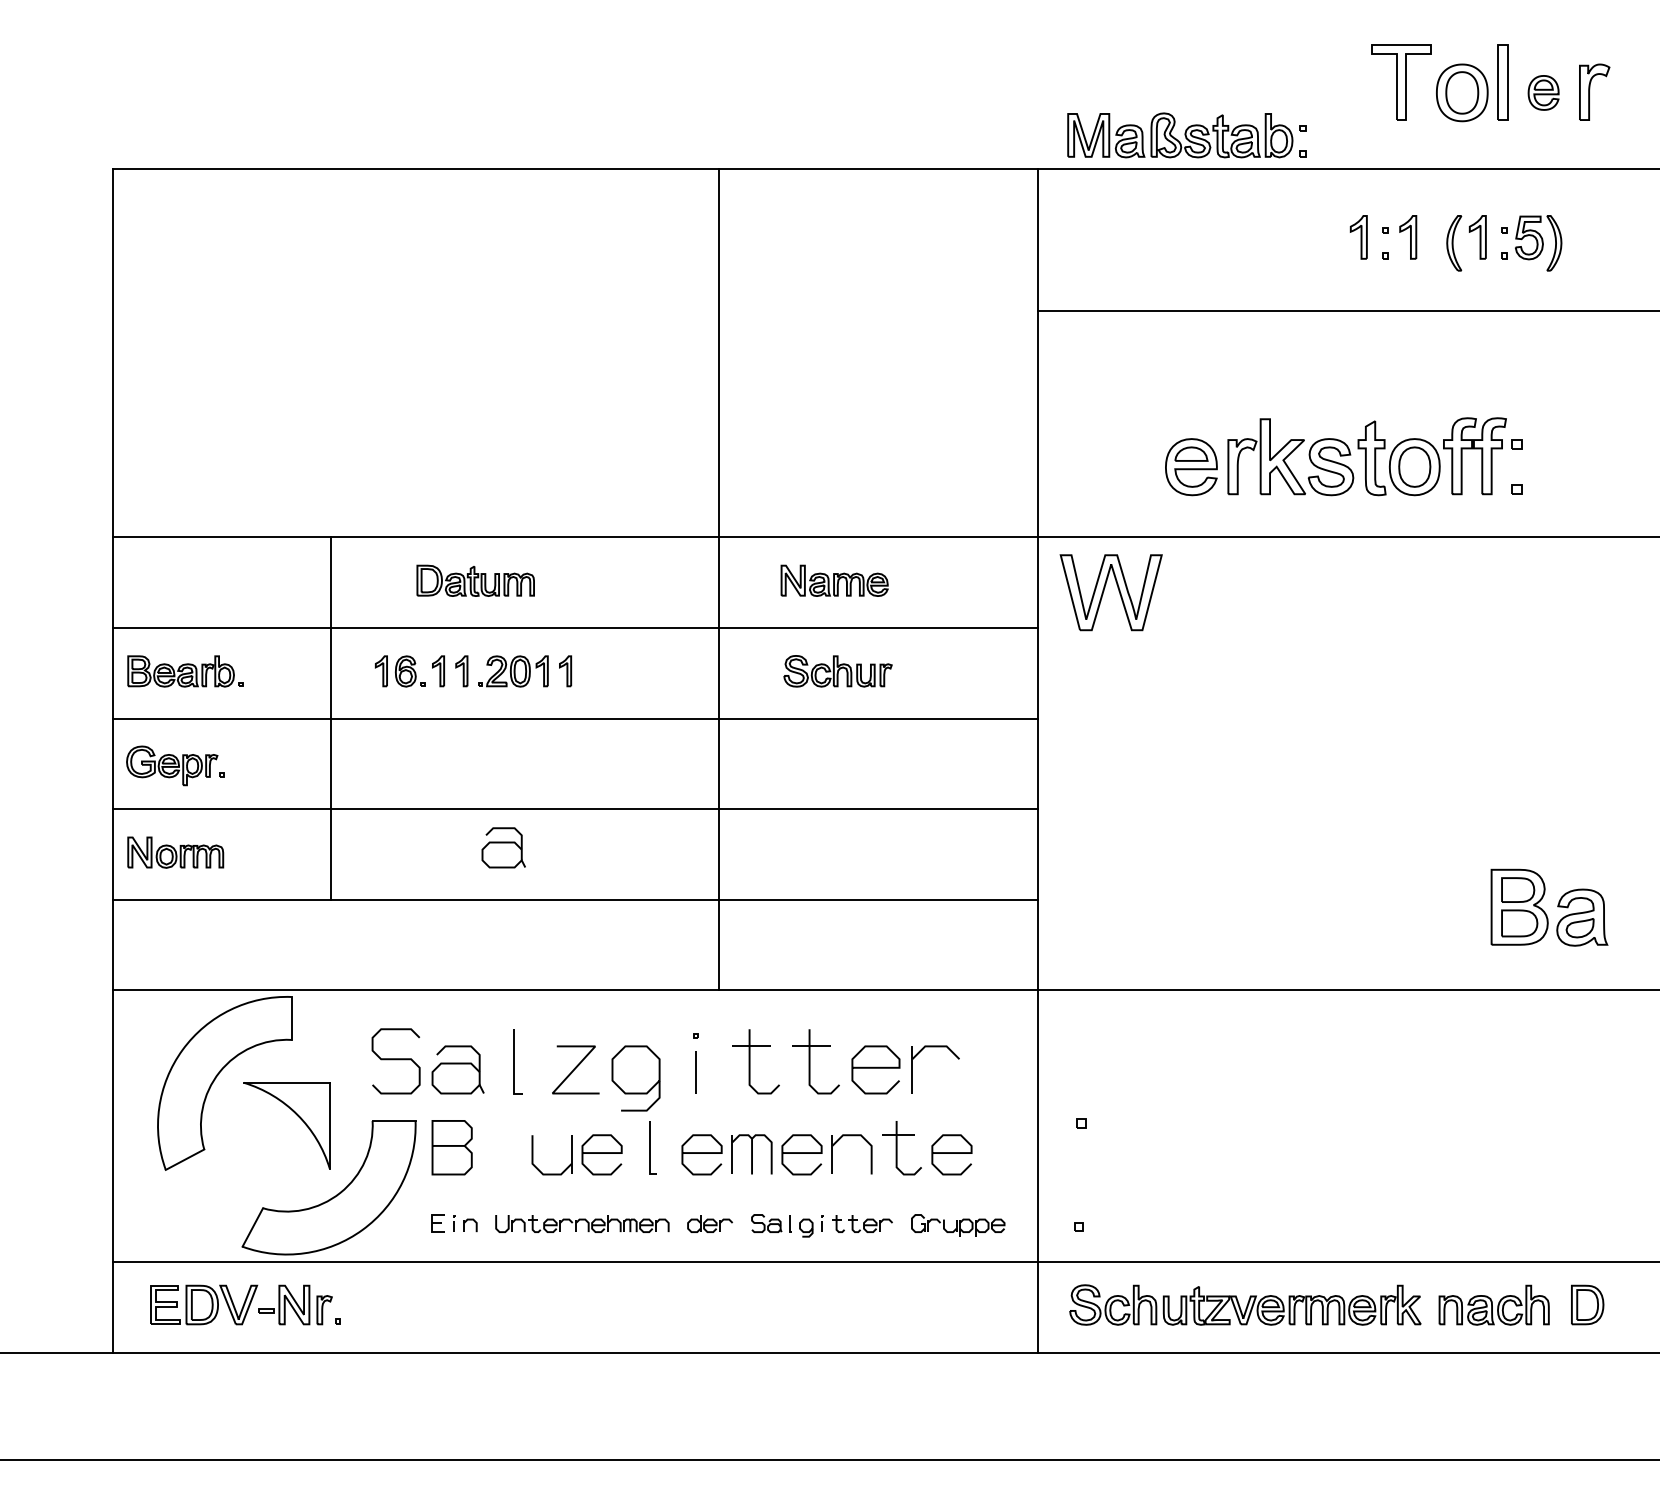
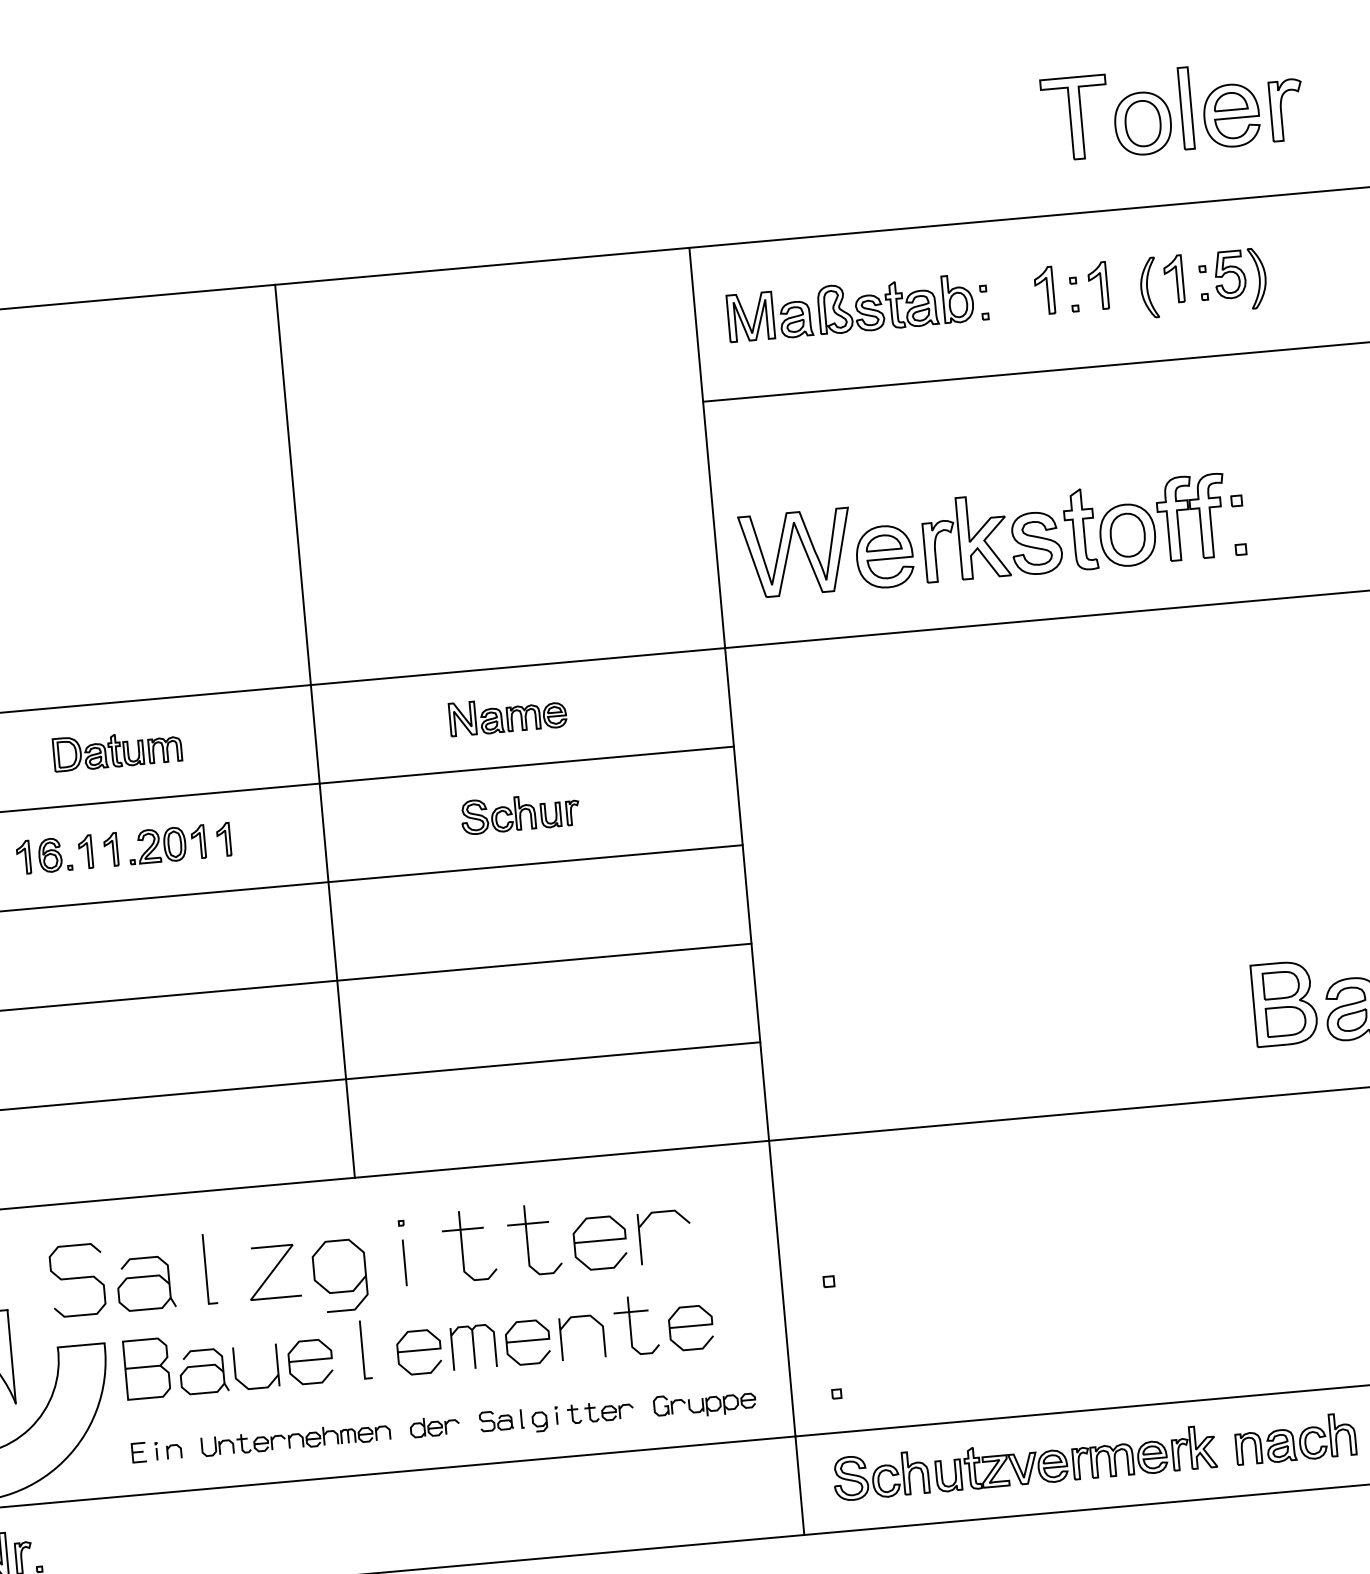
part: (1543, 92) -> (1231, 115), size x1.67
part: (1186, 135) -> (857, 307), moved
line: (719, 579) -> (315, 730), moved
part: (1104, 591) -> (789, 552), moved
part: (503, 847) -> (203, 1371), moved

